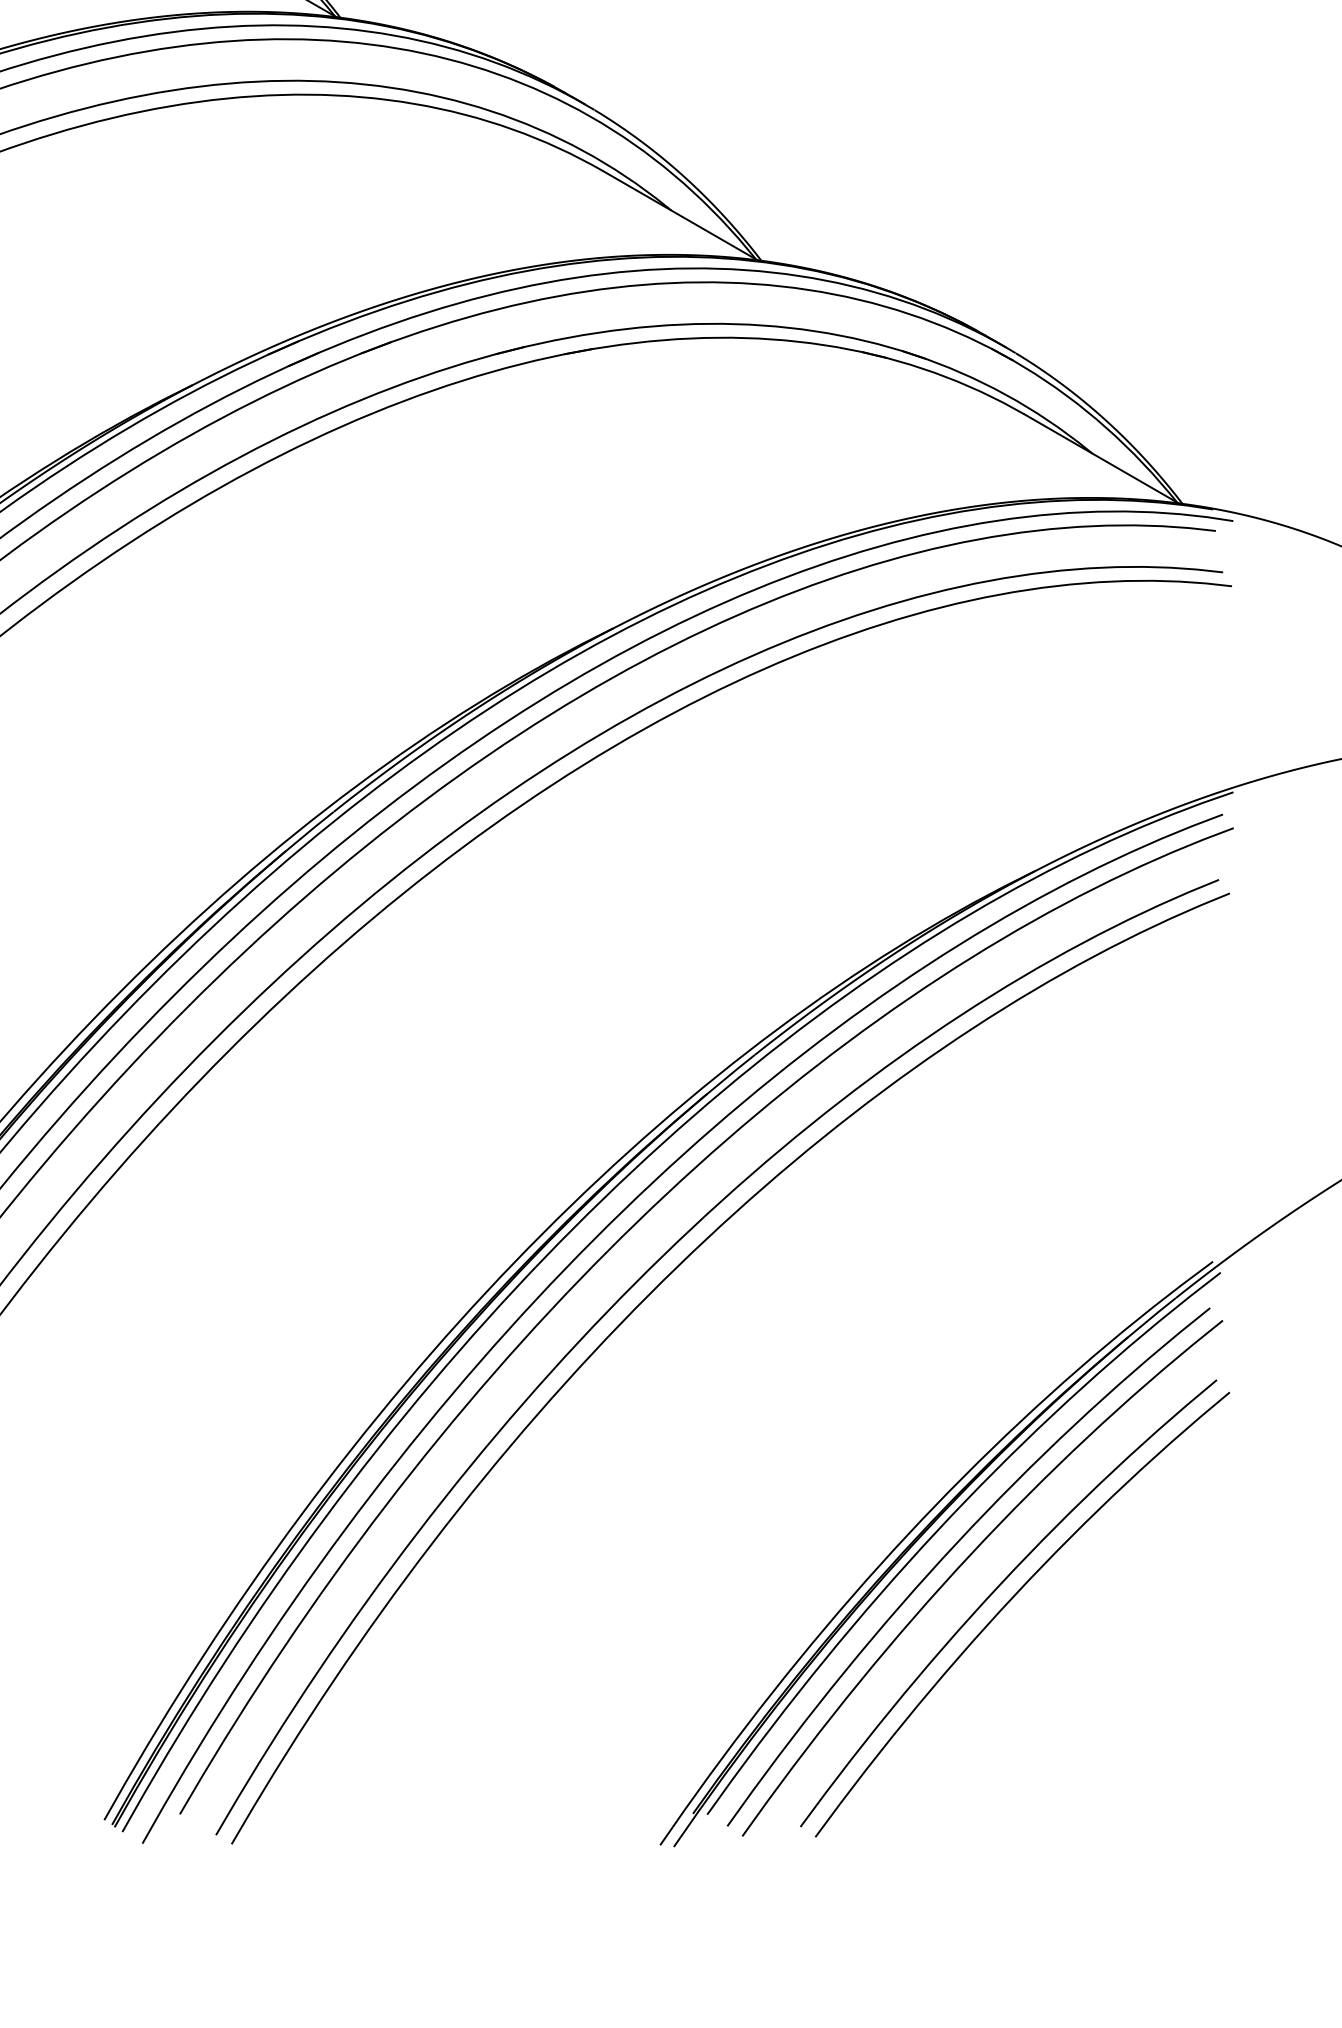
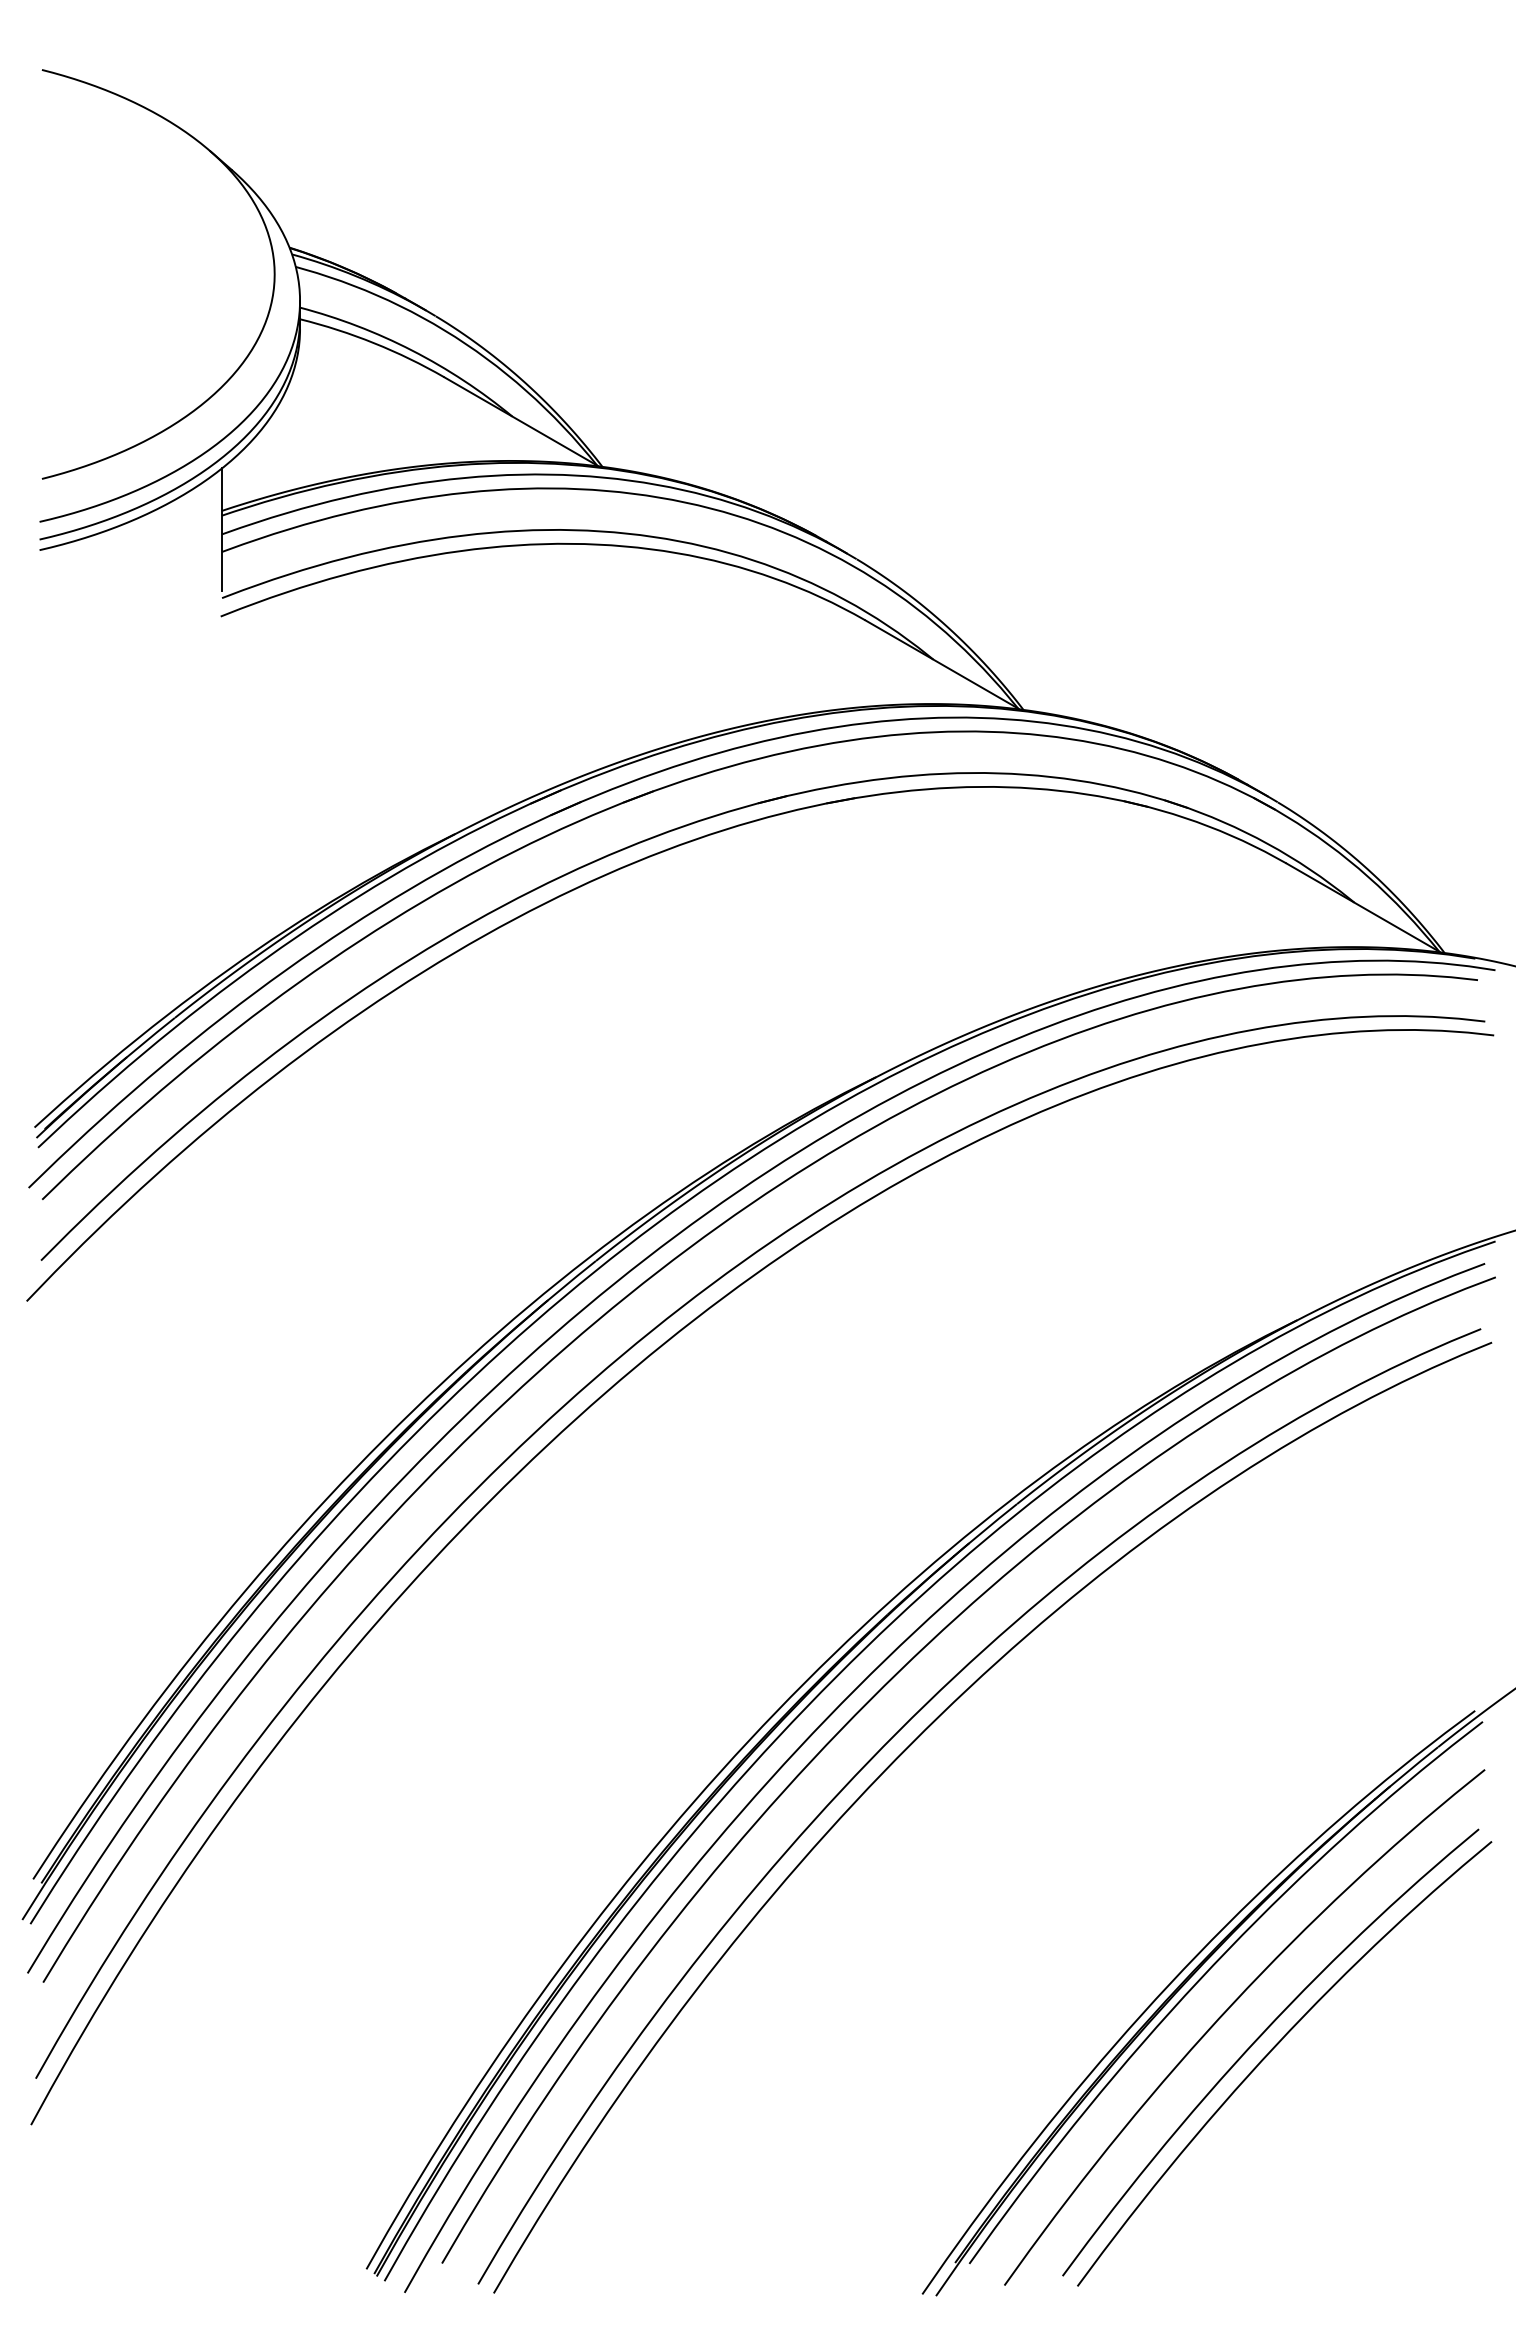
curve: (952, 1549) -> (1214, 1998), removed

